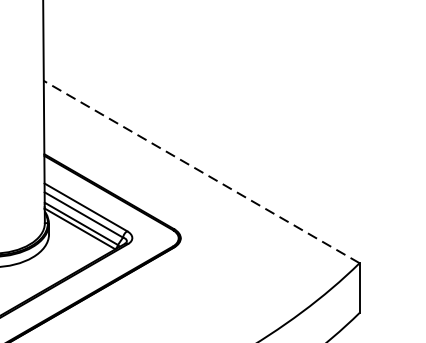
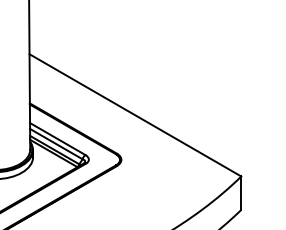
line: (200, 172) -> (134, 115), dashed -> solid

